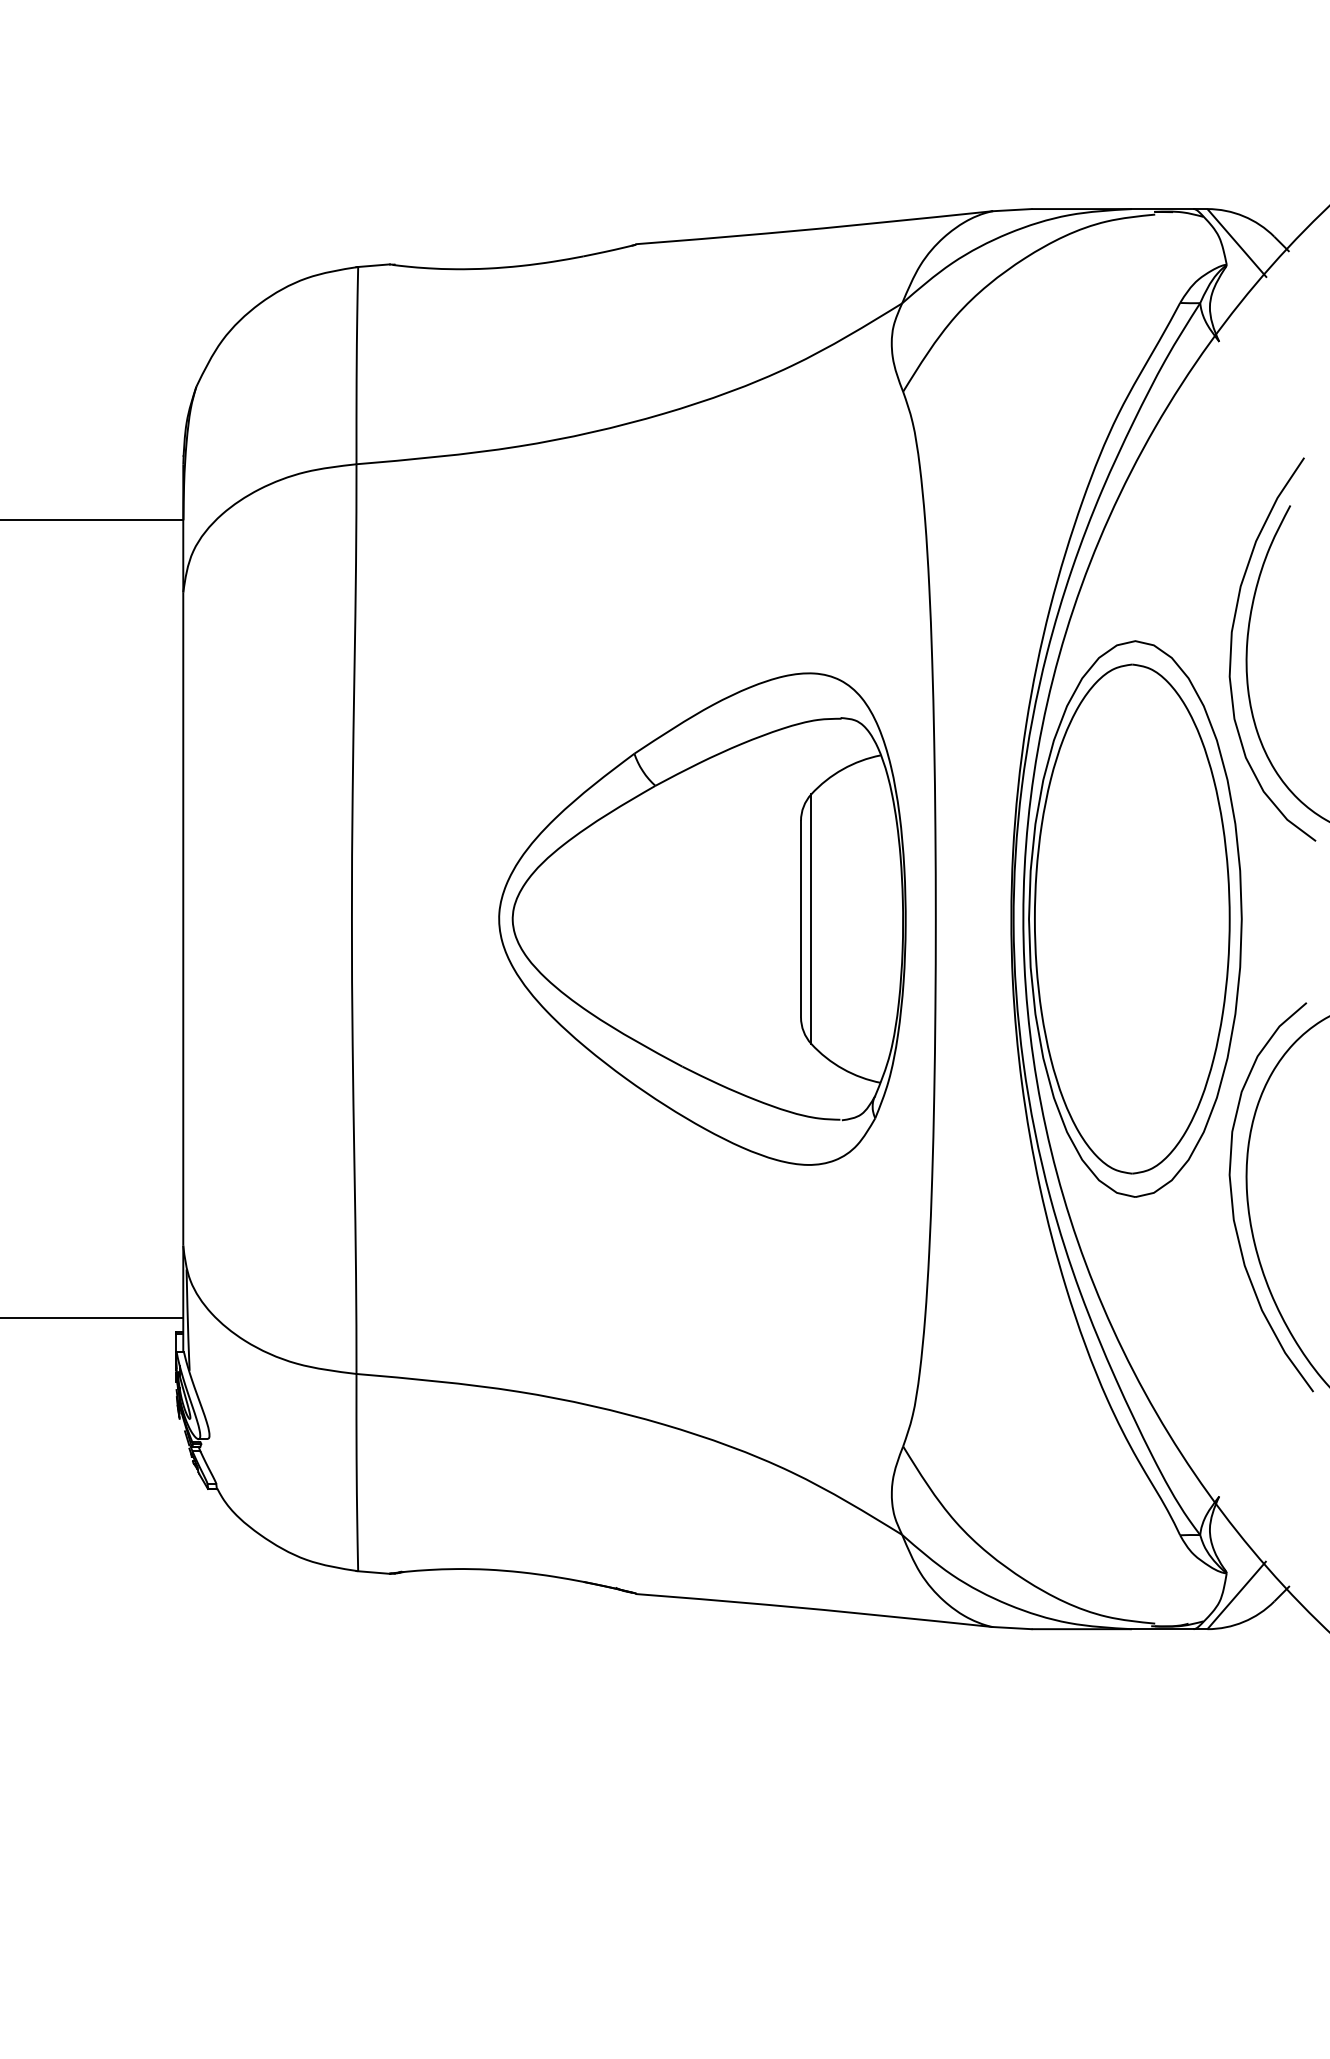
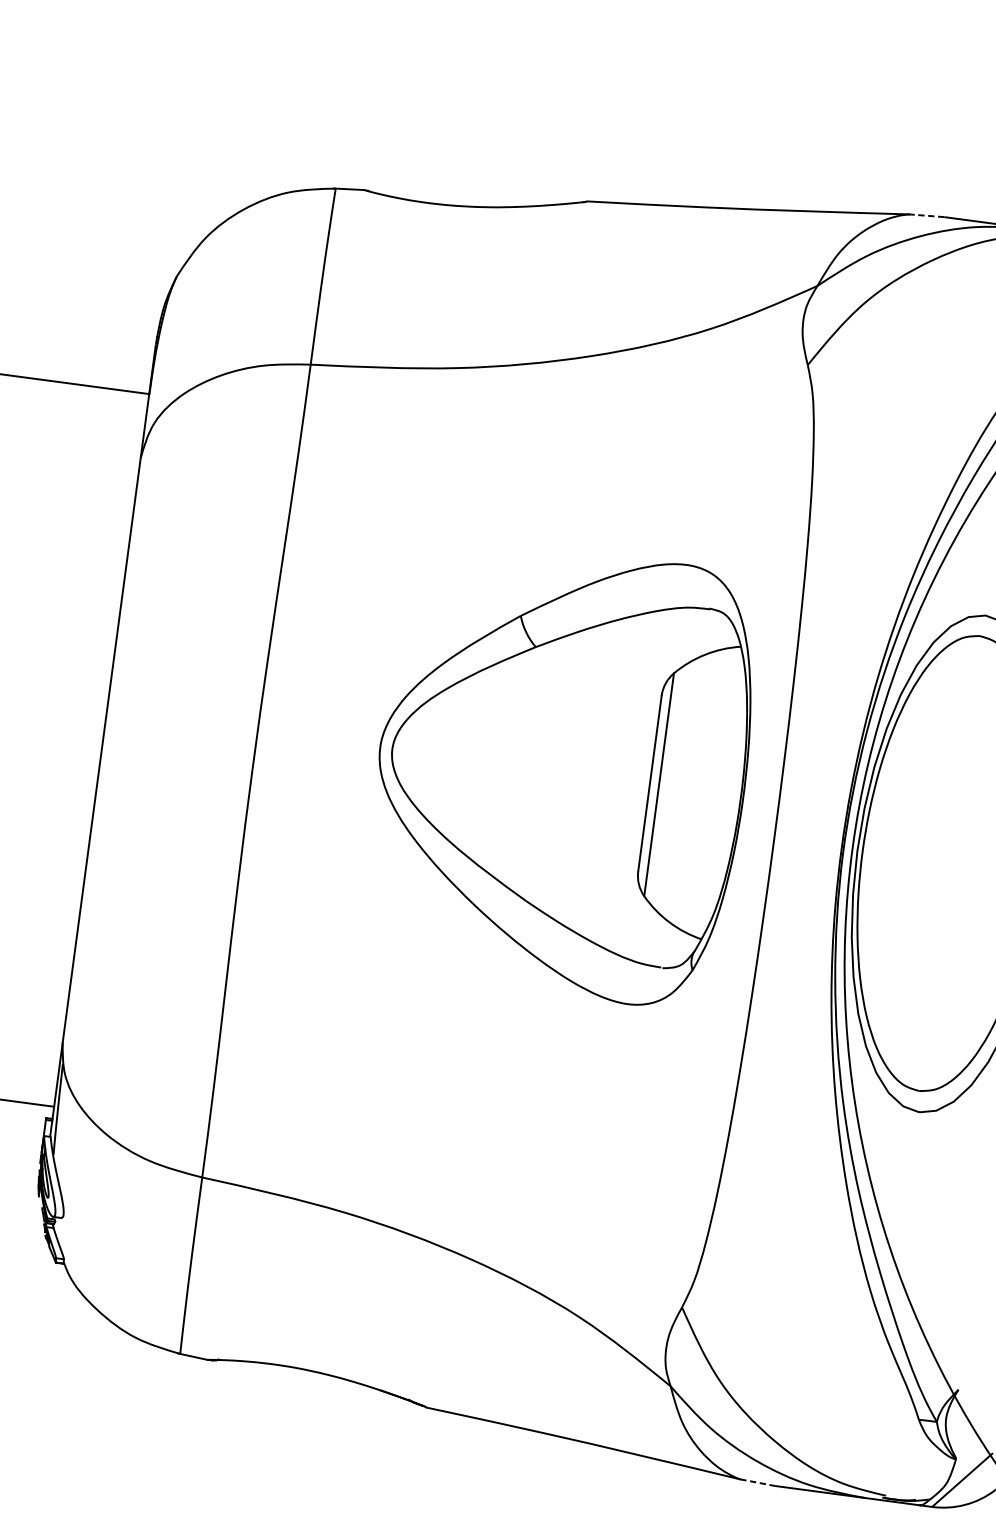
line: (1012, 210) -> (927, 216), solid -> dashed
part: (702, 918) -> (562, 771), moved
line: (1012, 1628) -> (758, 1483), solid -> dashed

